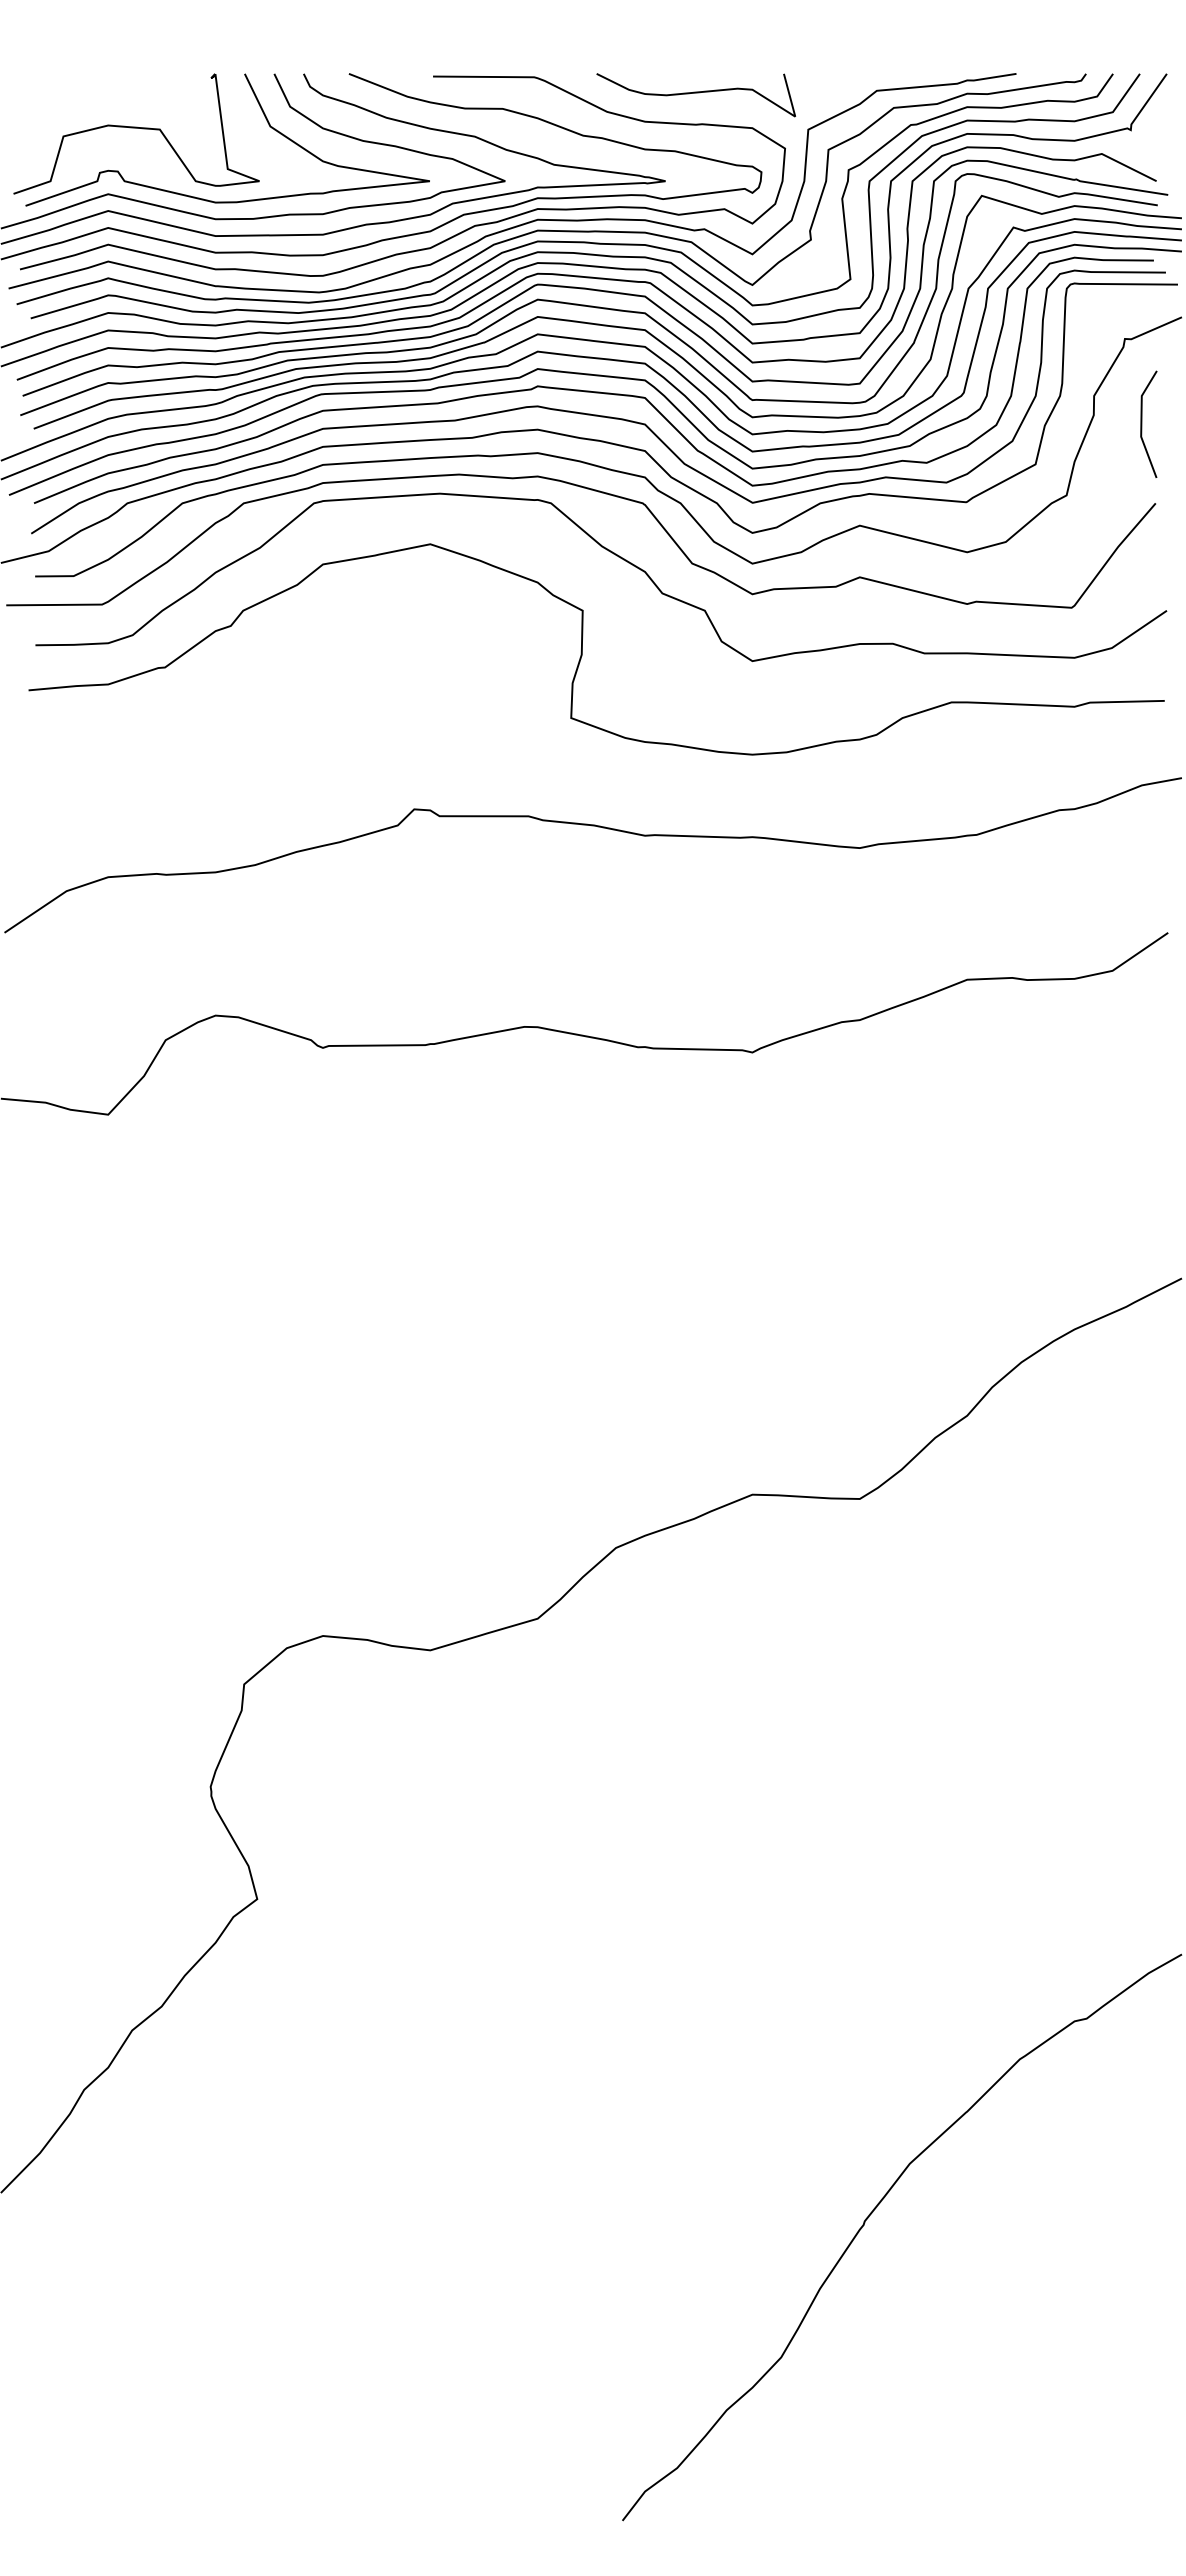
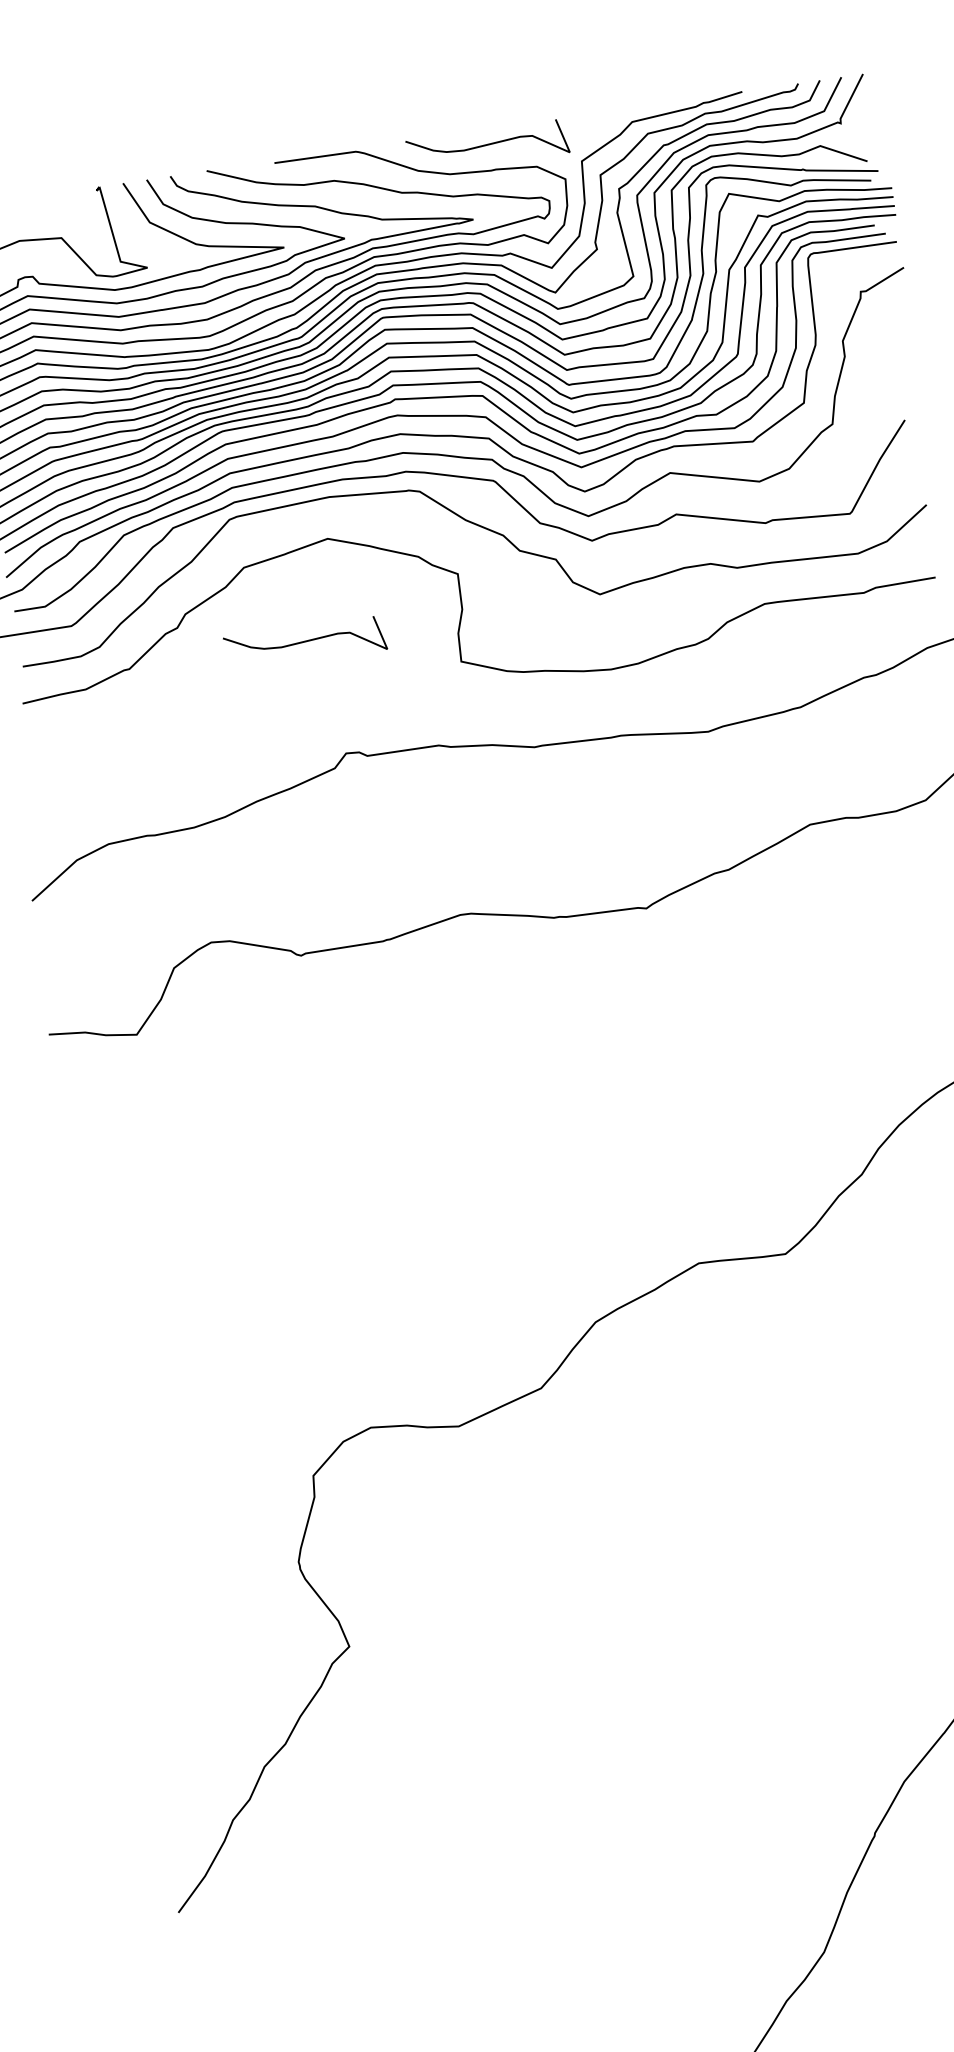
line: (1142, 423) -> (884, 357), removed
curve: (383, 666) -> (304, 642), added

